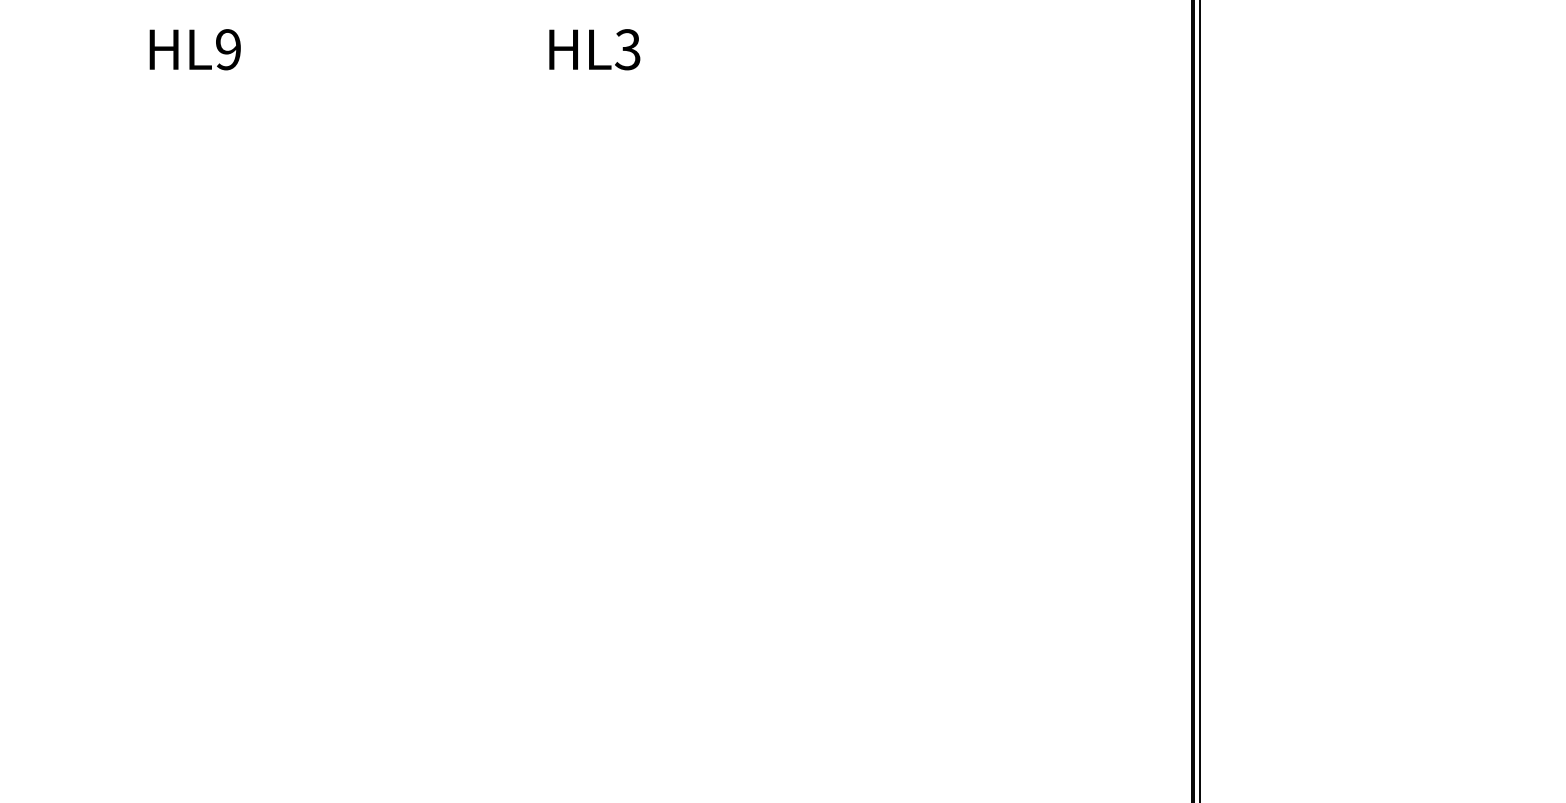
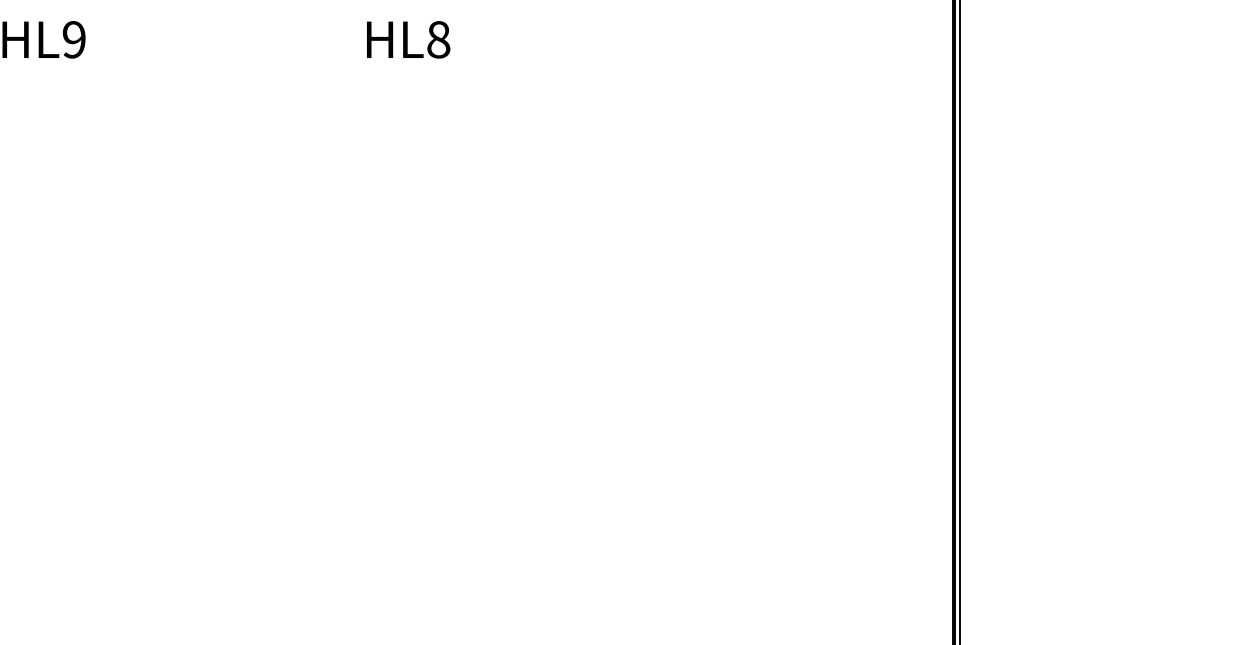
text: (627, 49) -> (438, 39), L3 -> L8

